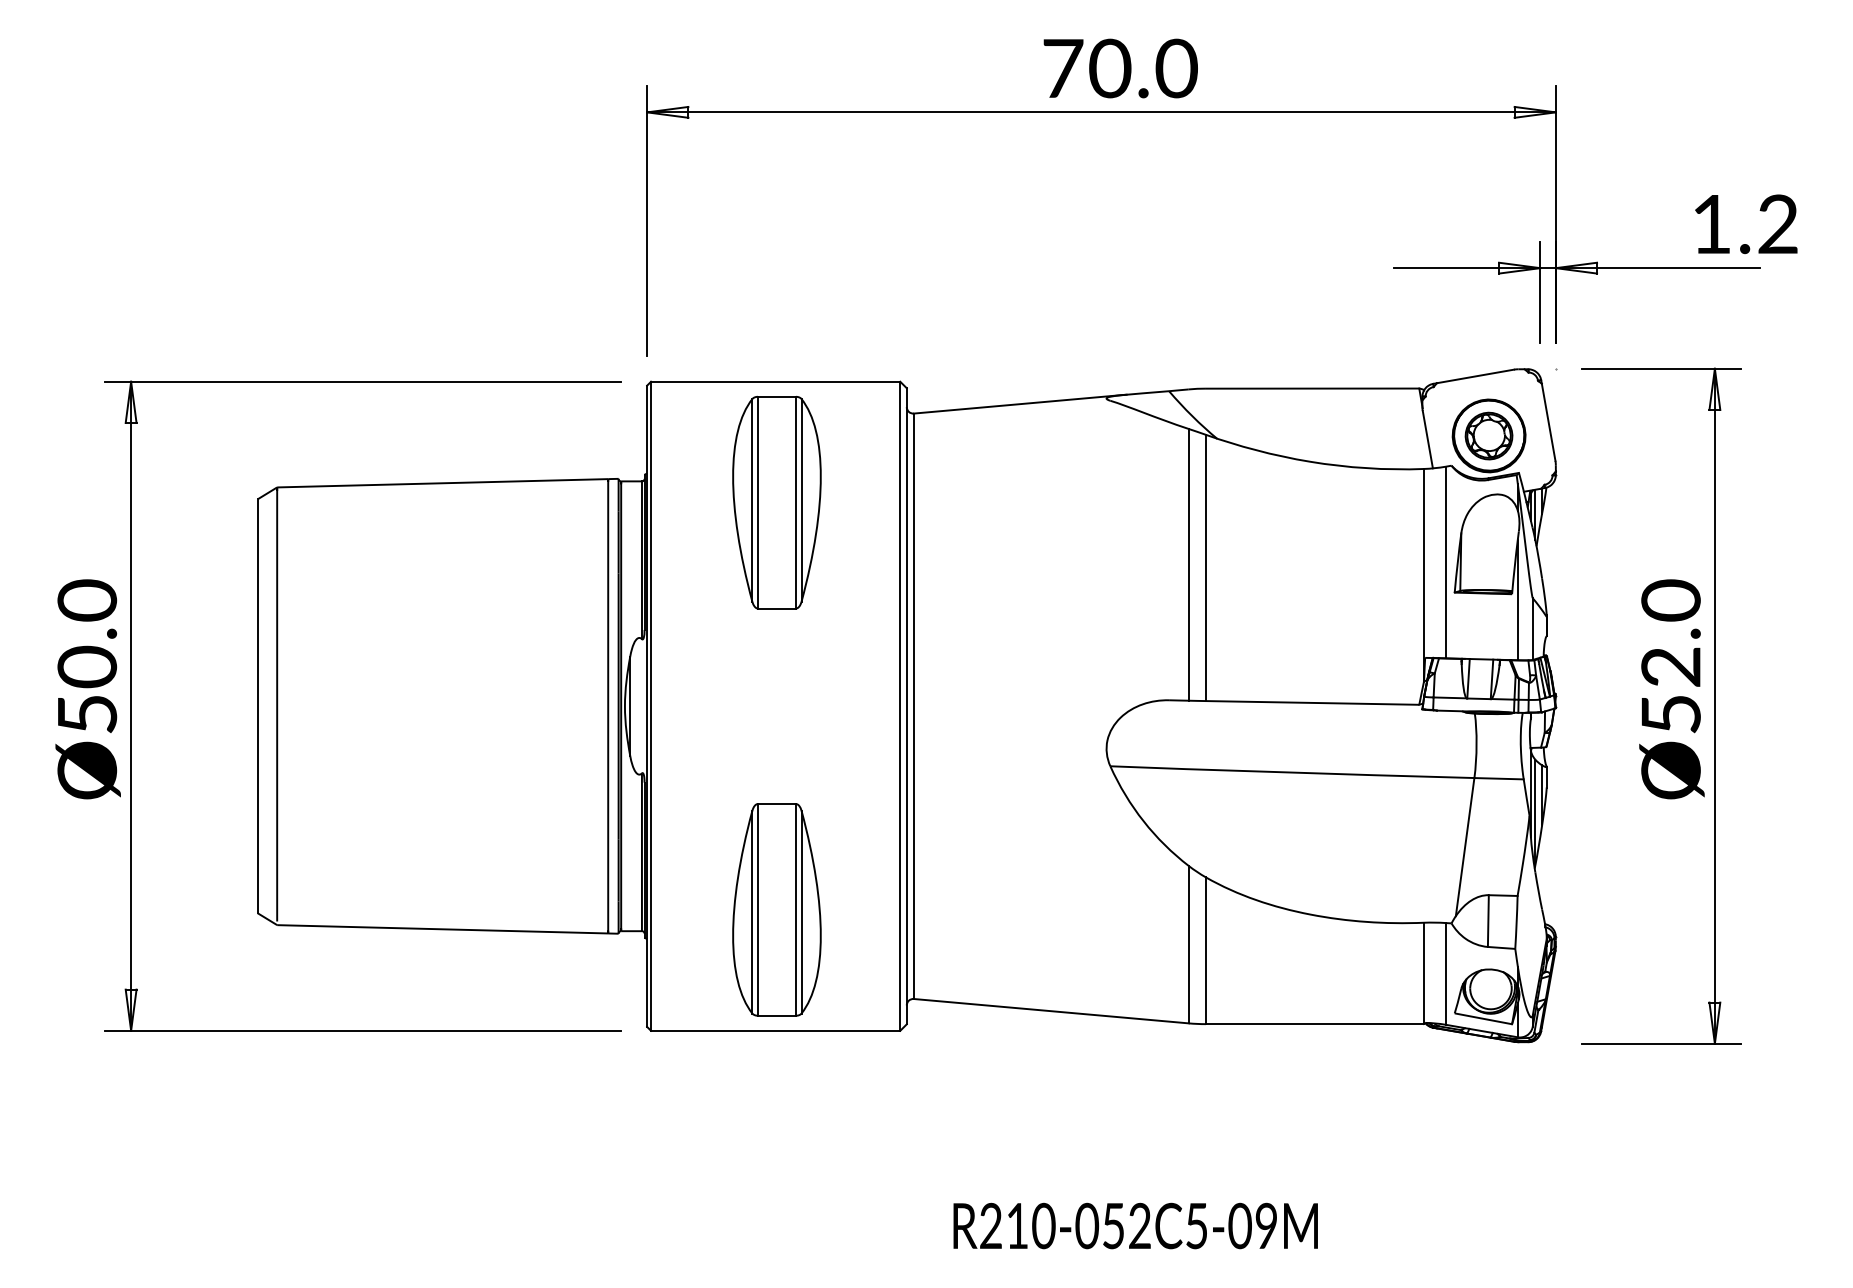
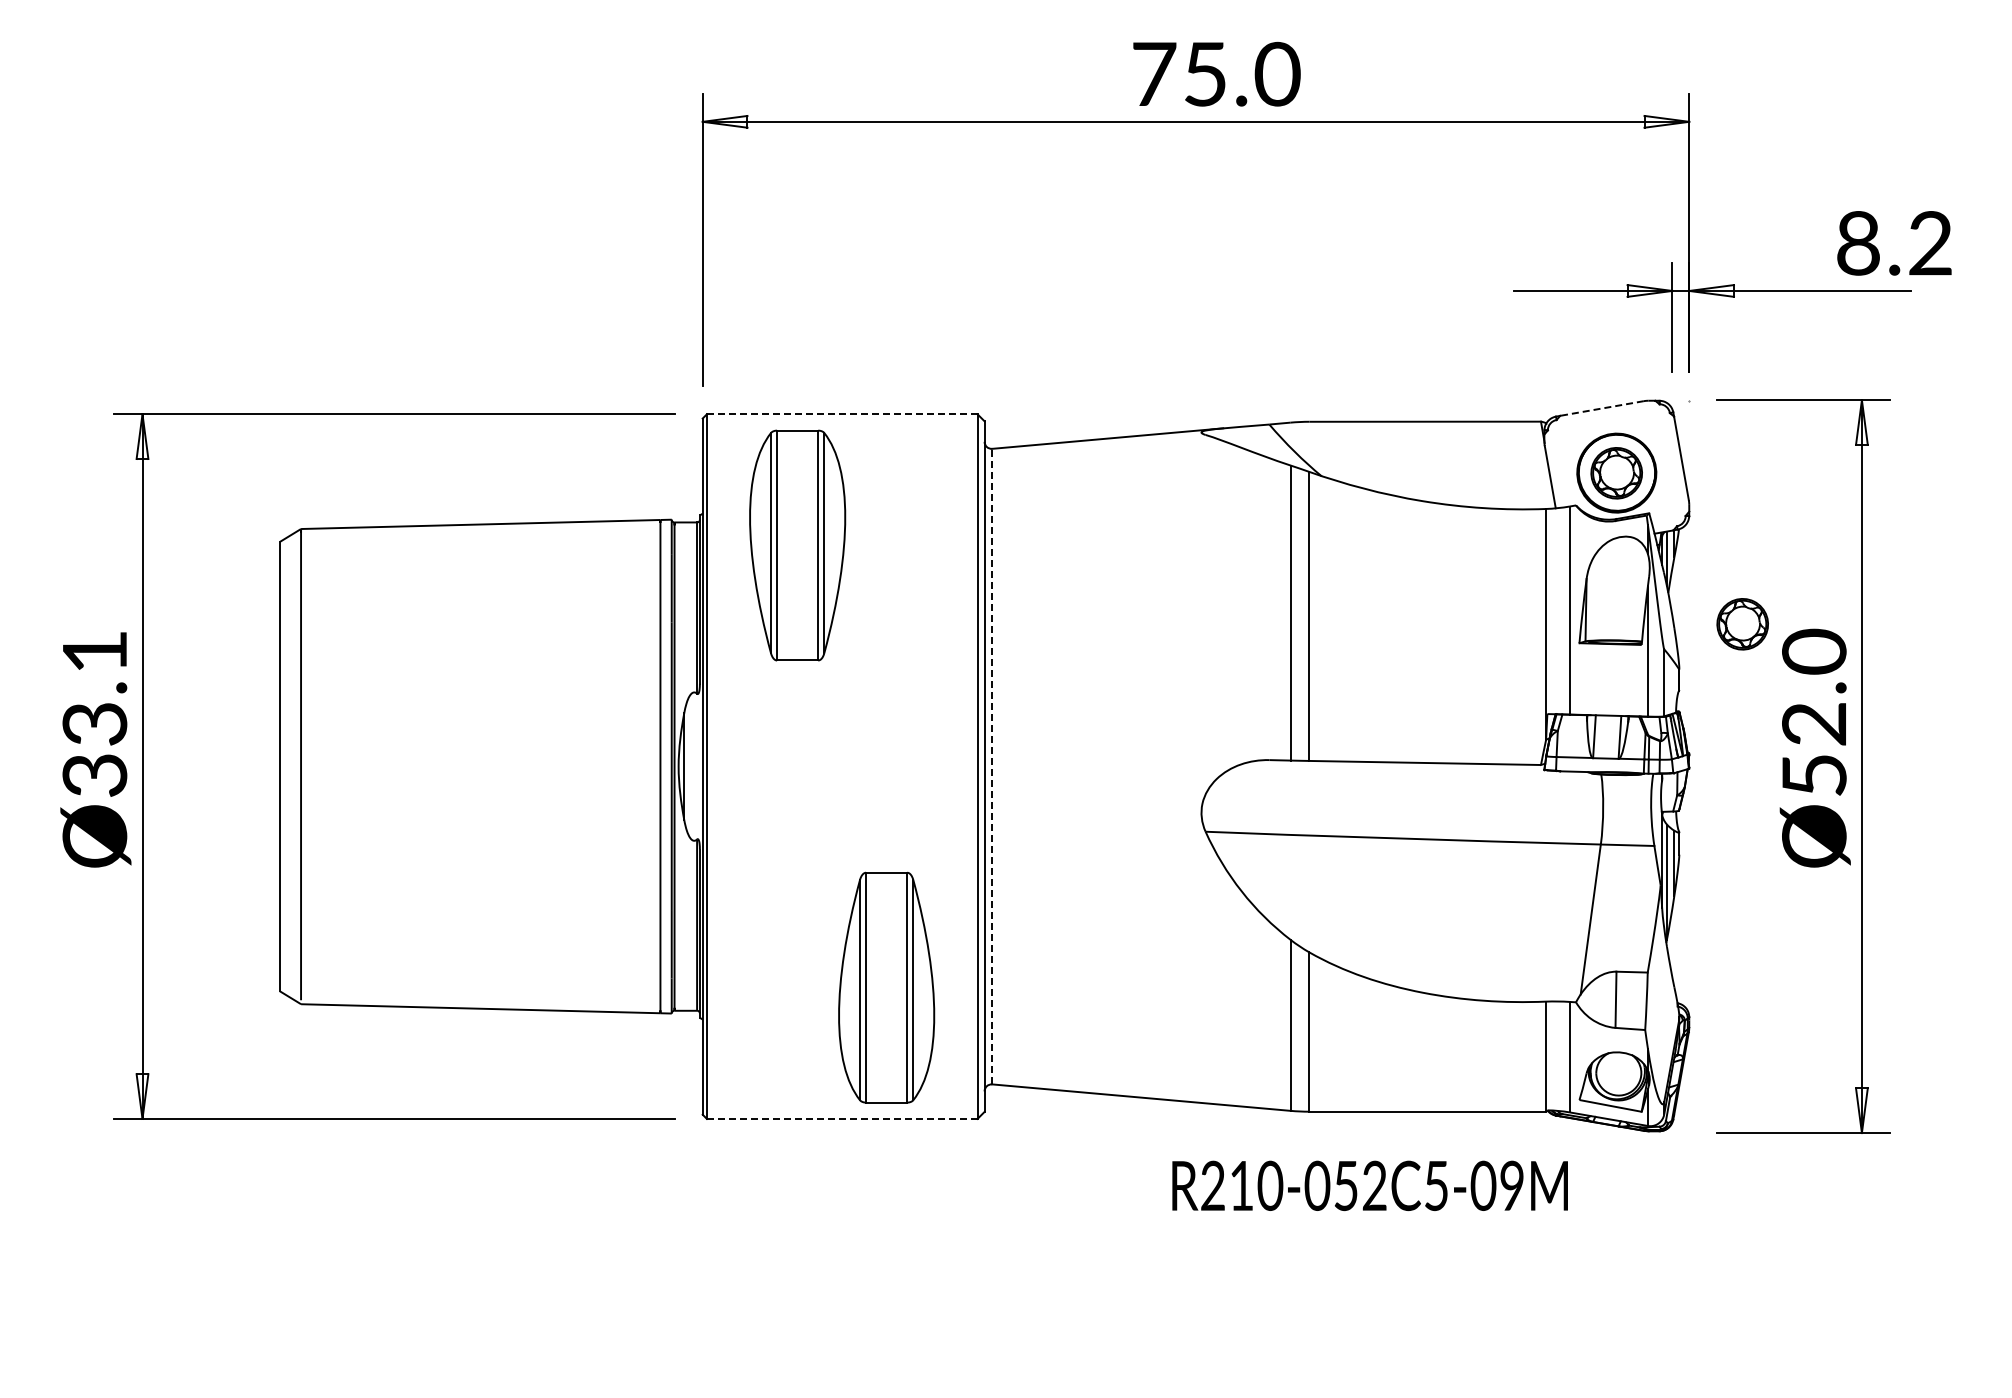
text: (1110, 67) -> (1205, 73), 70.0 -> 75.0
text: (1711, 224) -> (1858, 243), 1.2 -> 8.2
line: (1475, 376) -> (1601, 408), solid -> dashed
line: (774, 381) -> (841, 414), solid -> dashed
part: (776, 502) -> (797, 545), moved
part: (1604, 575) -> (1742, 624), added
text: (86, 656) -> (94, 712), Ø50.0 -> Ø33.1
line: (914, 706) -> (992, 766), solid -> dashed
part: (776, 909) -> (886, 987), moved
line: (775, 1030) -> (842, 1118), solid -> dashed
text: (1135, 1225) -> (1369, 1185), moved

